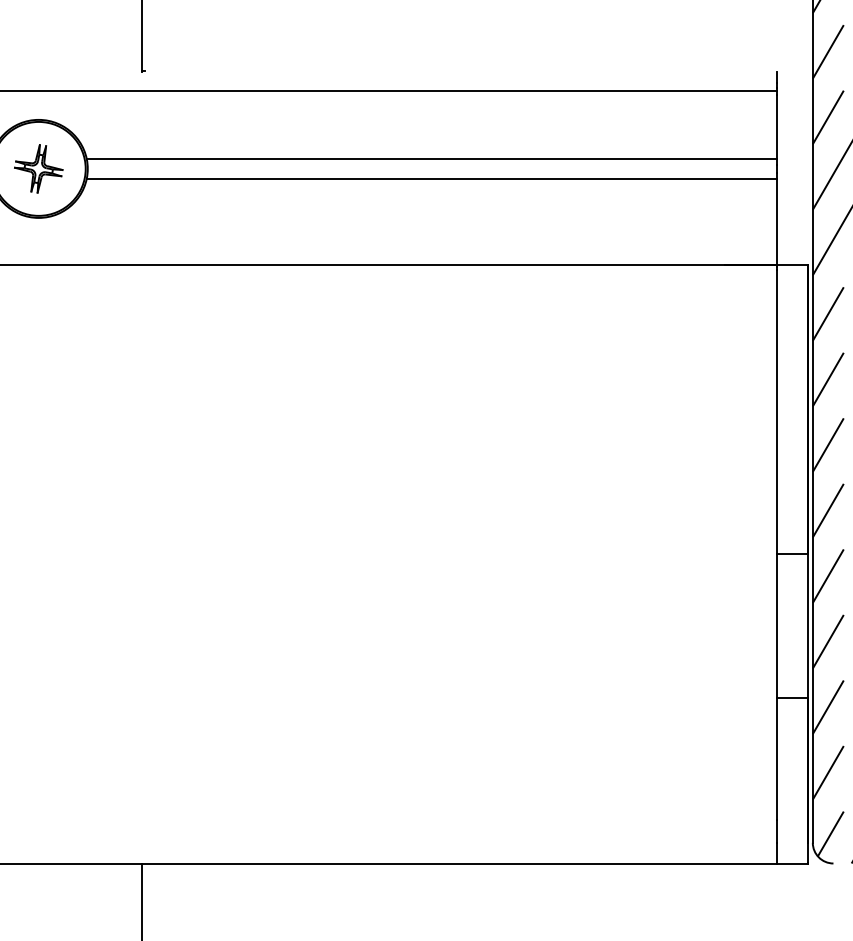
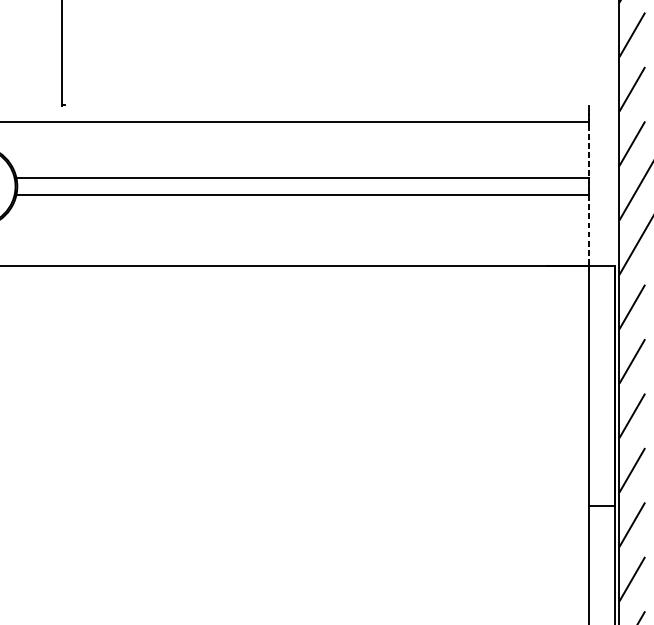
line: (776, 126) -> (589, 151), solid -> dashed
line: (776, 222) -> (589, 230), solid -> dashed

